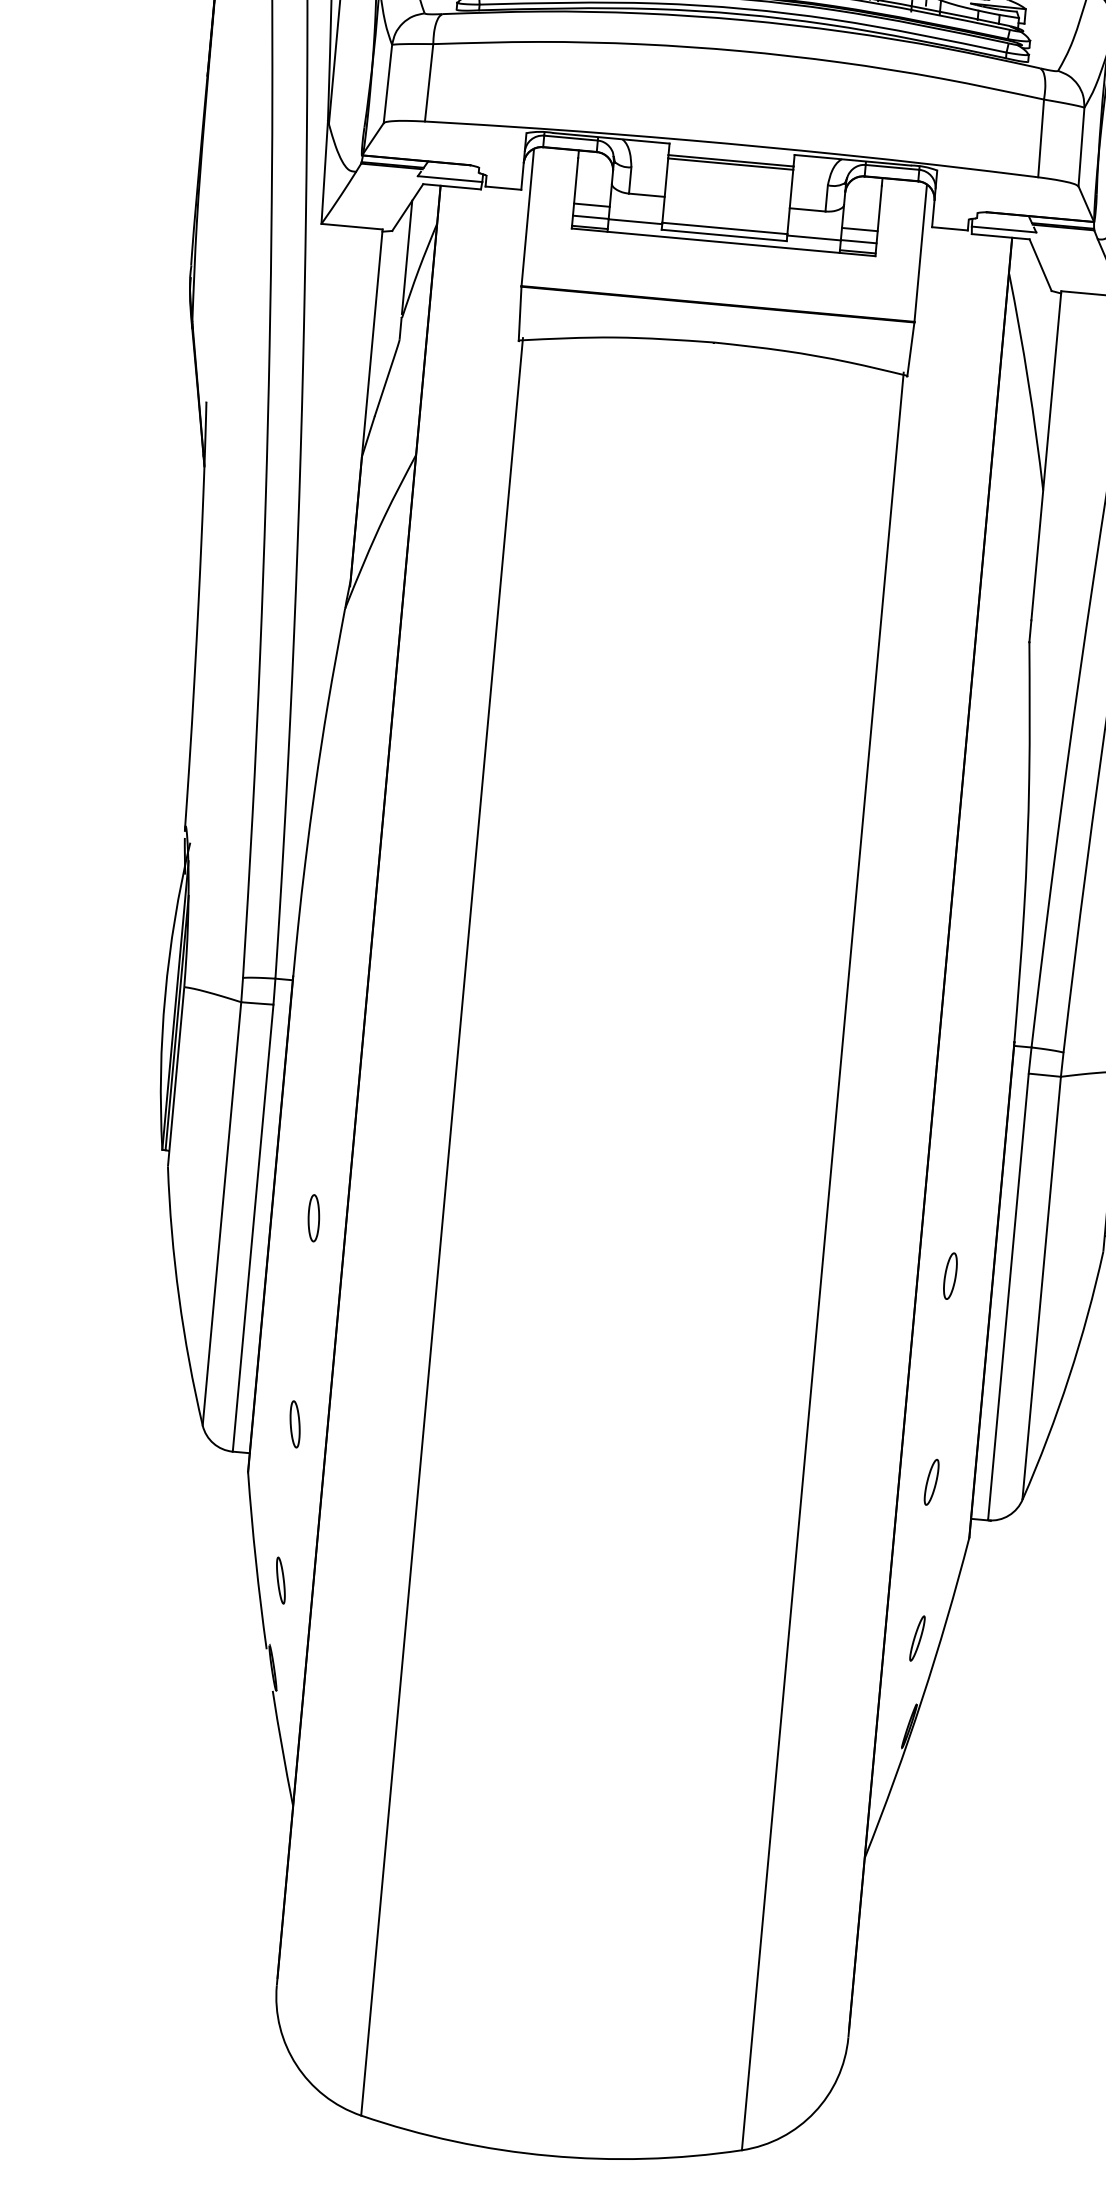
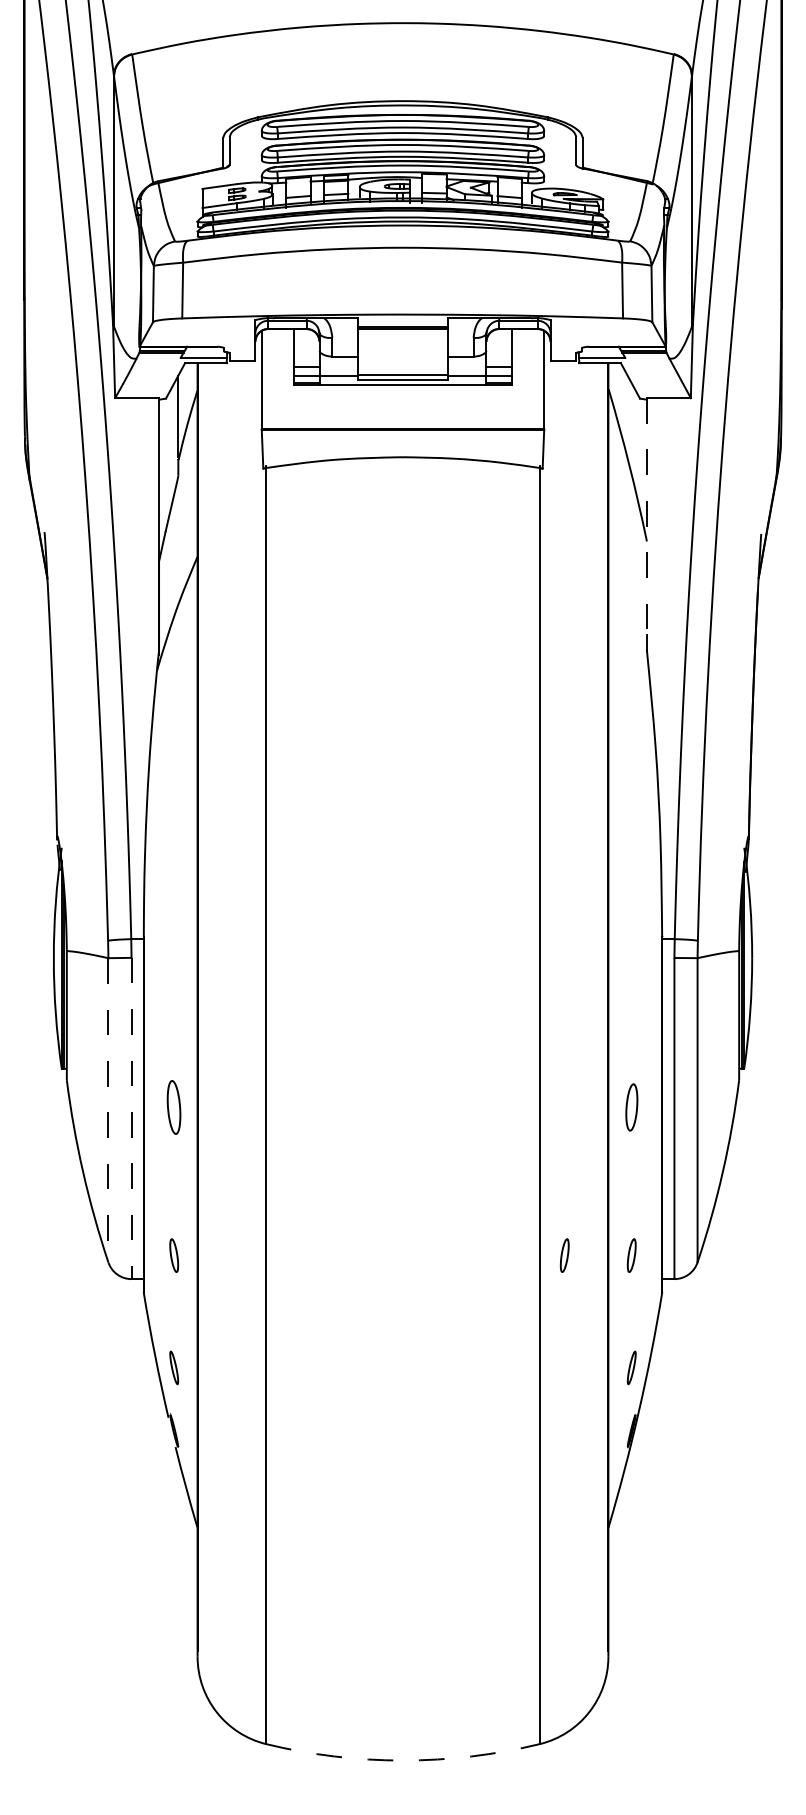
line: (1045, 455) -> (646, 516), solid -> dashed
line: (222, 1214) -> (108, 1110), solid -> dashed
part: (314, 1218) -> (174, 1107), size x1.6
line: (253, 1228) -> (131, 1118), solid -> dashed
part: (950, 1276) -> (631, 1107), size x1.4
part: (838, 1473) -> (564, 1255), added
arc: (548, 2155) -> (402, 1760), solid -> dashed

